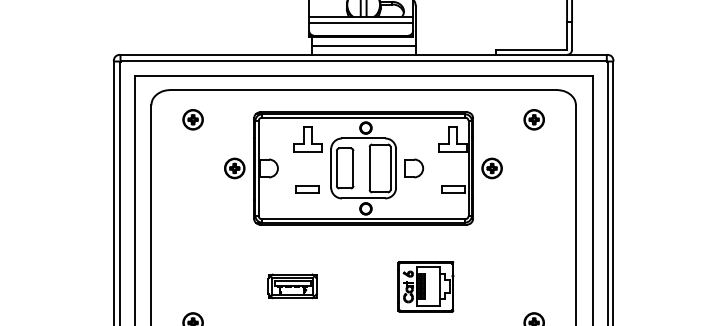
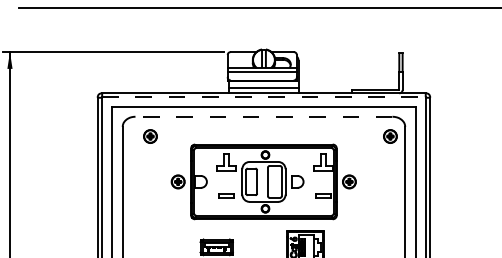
line: (362, 61) -> (263, 97), solid -> dashed
line: (362, 89) -> (263, 116), solid -> dashed
part: (534, 119) -> (390, 136), moved
part: (362, 167) -> (263, 181), moved

